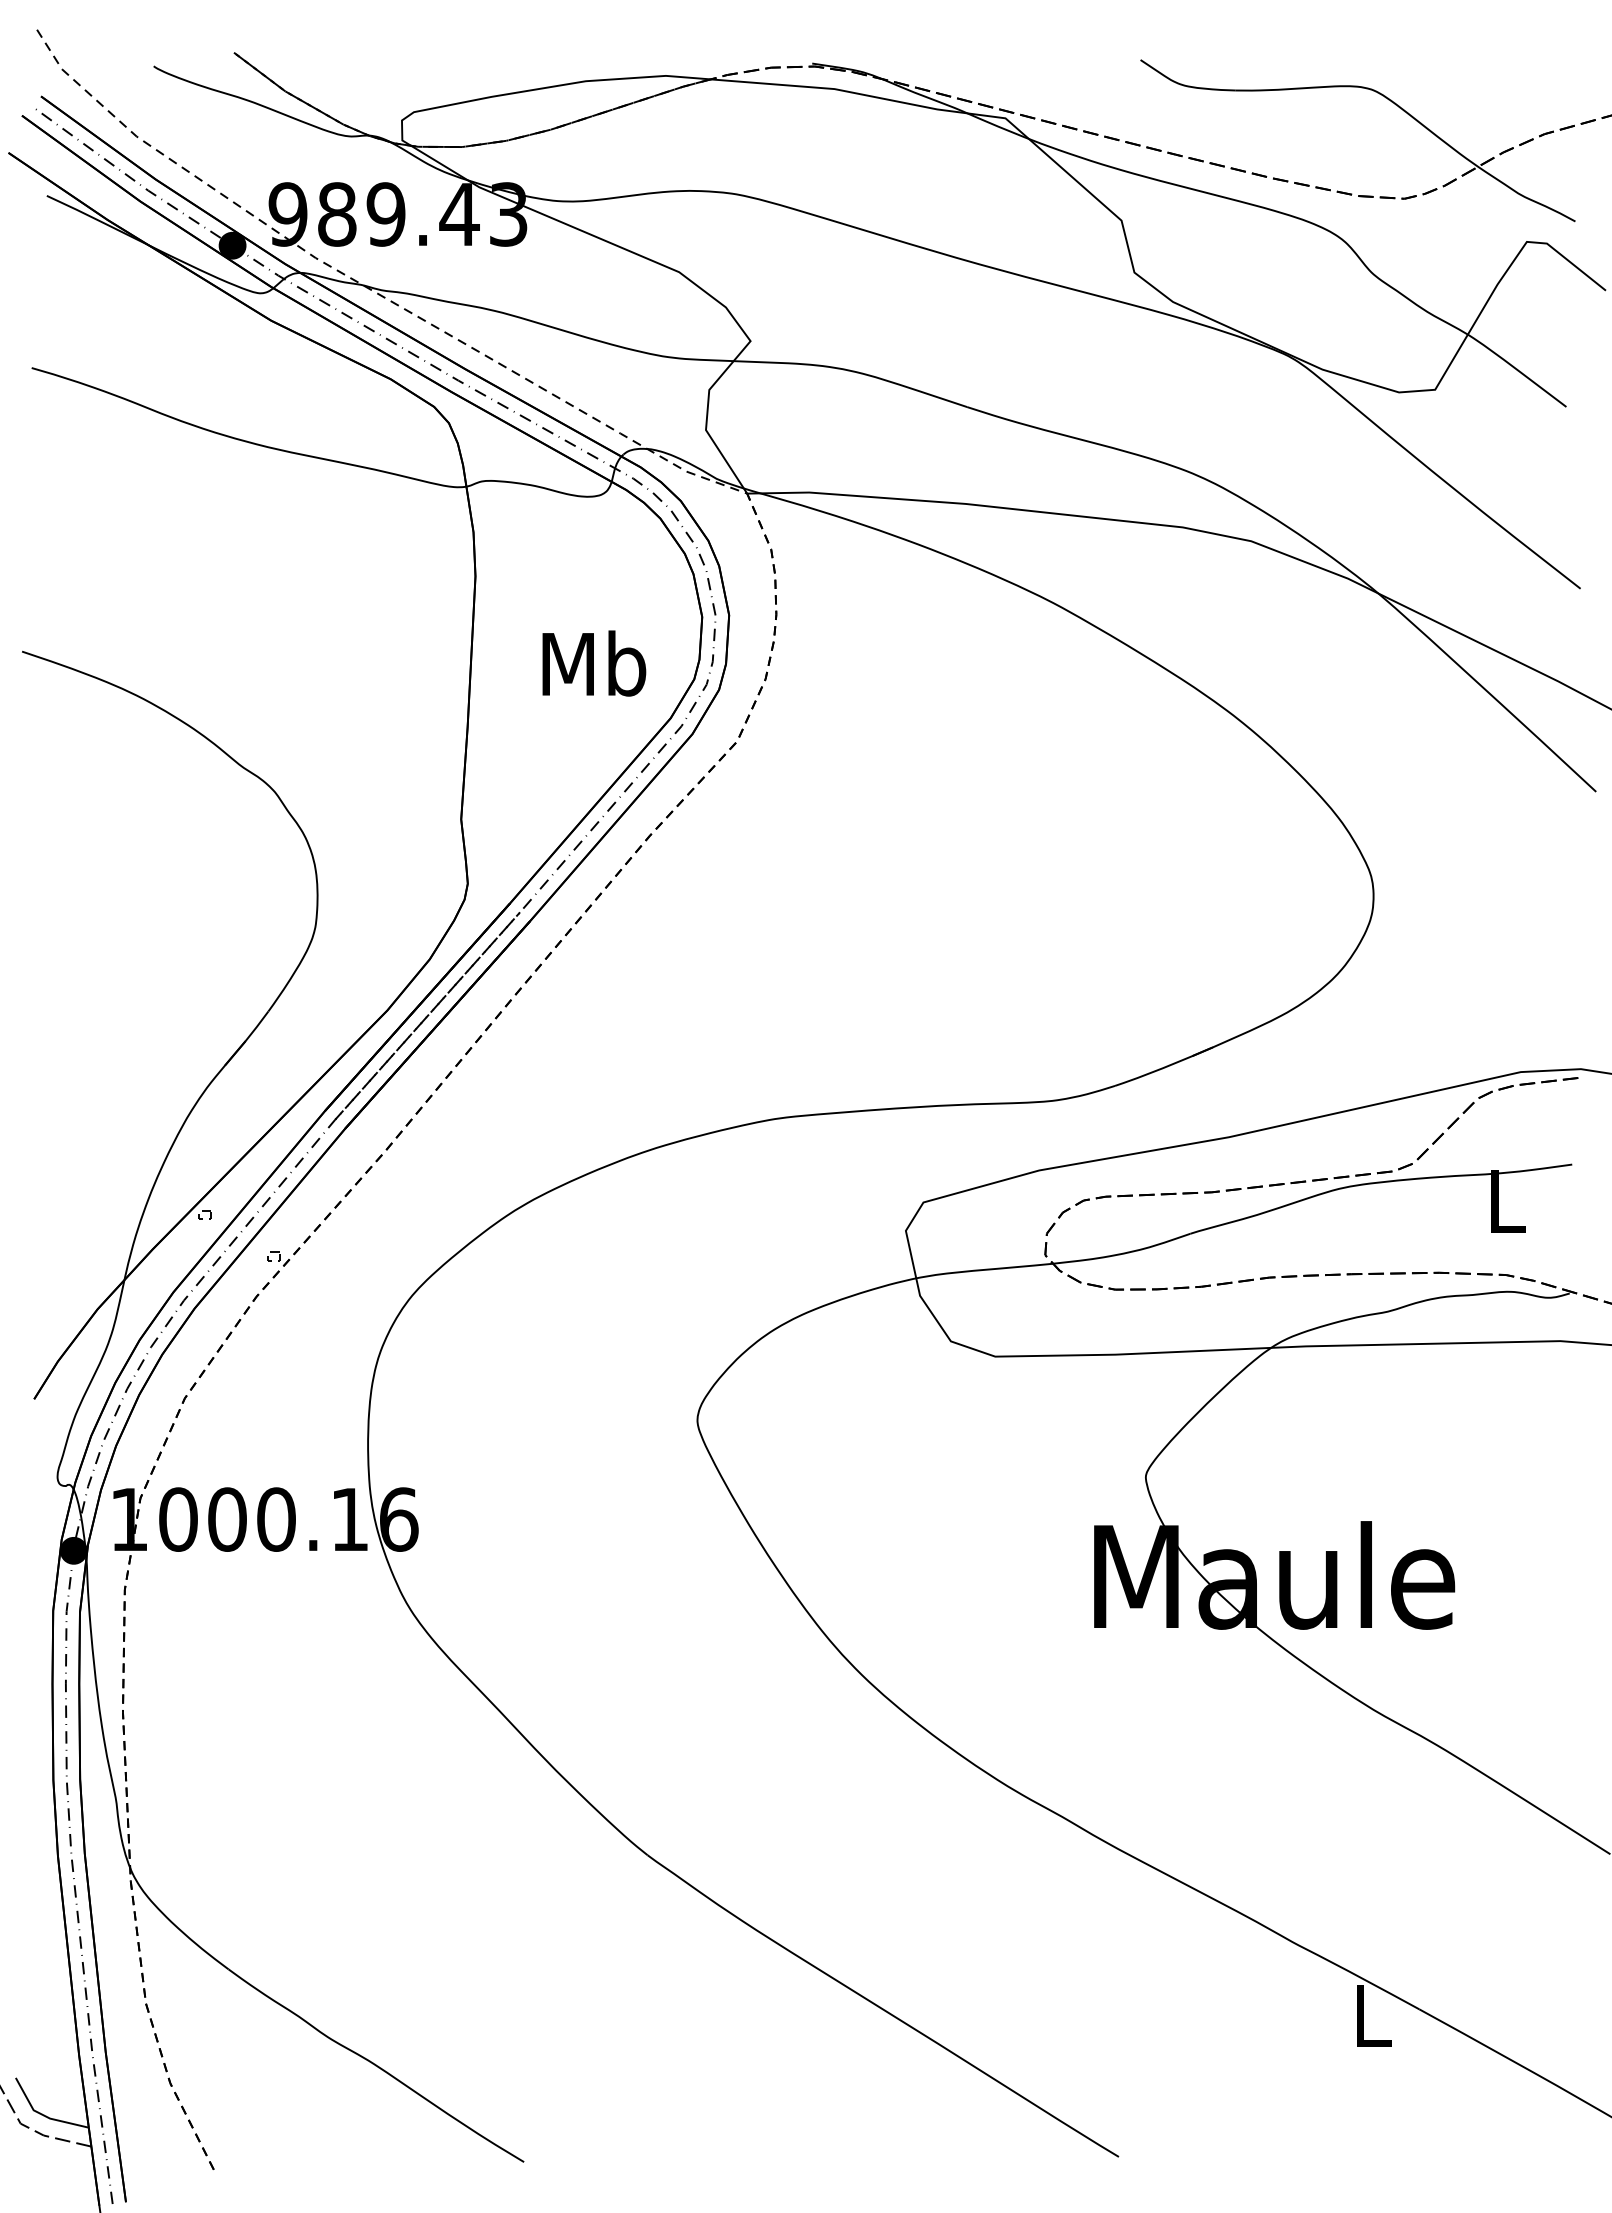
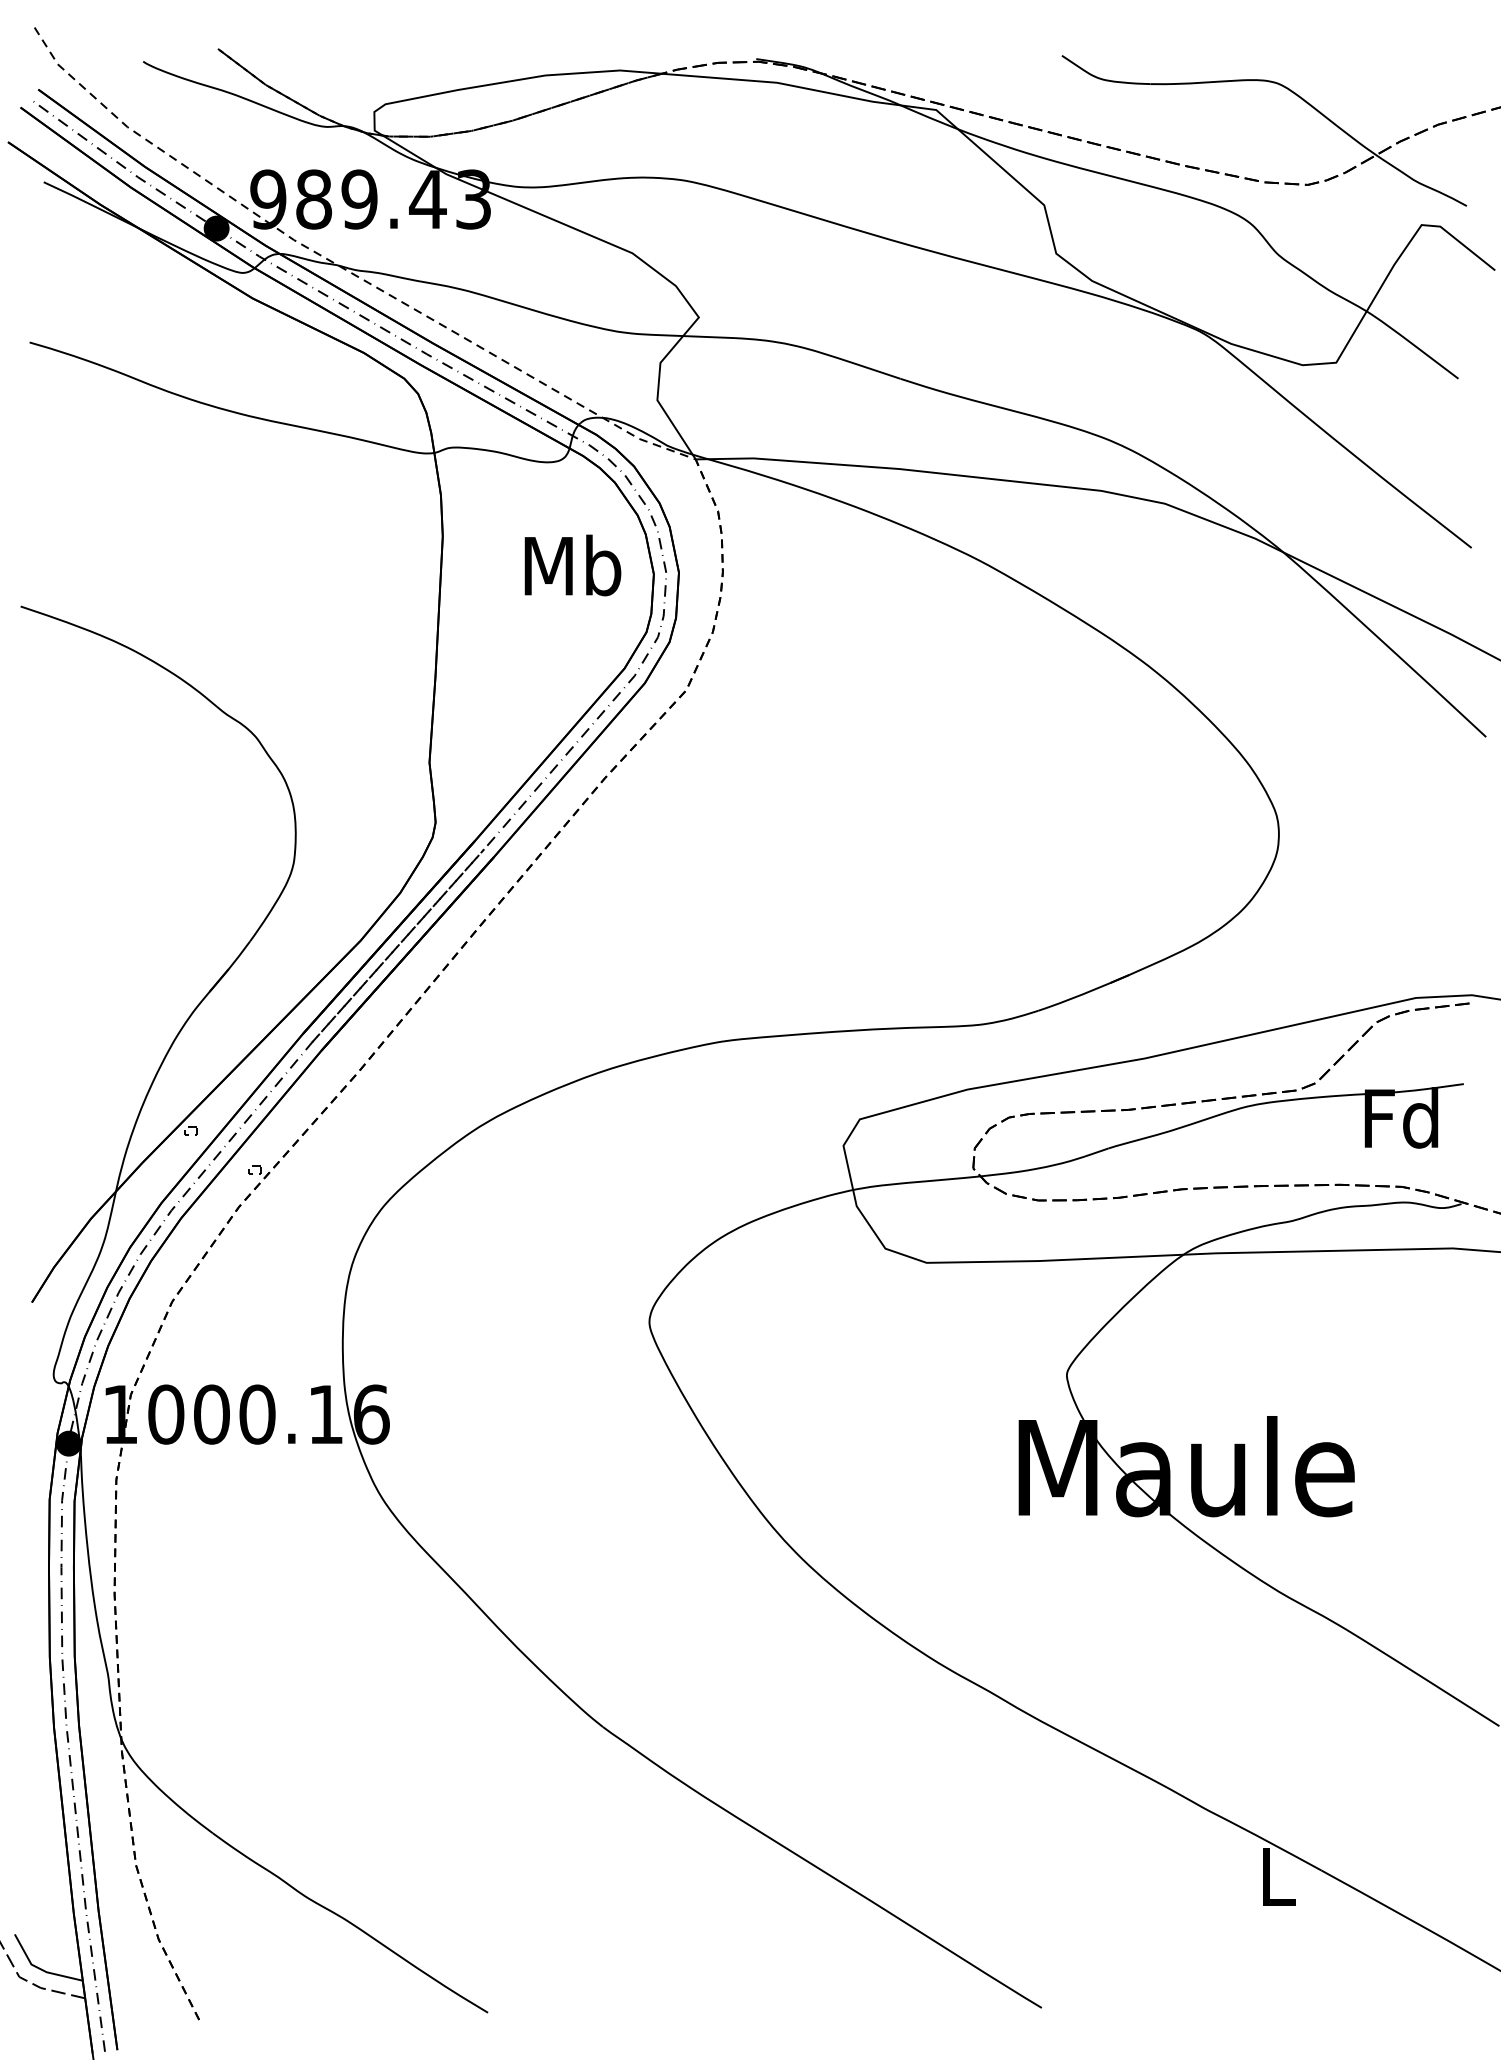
text: (594, 663) -> (573, 565), moved
text: (1504, 1200) -> (1400, 1117), L -> Fd

